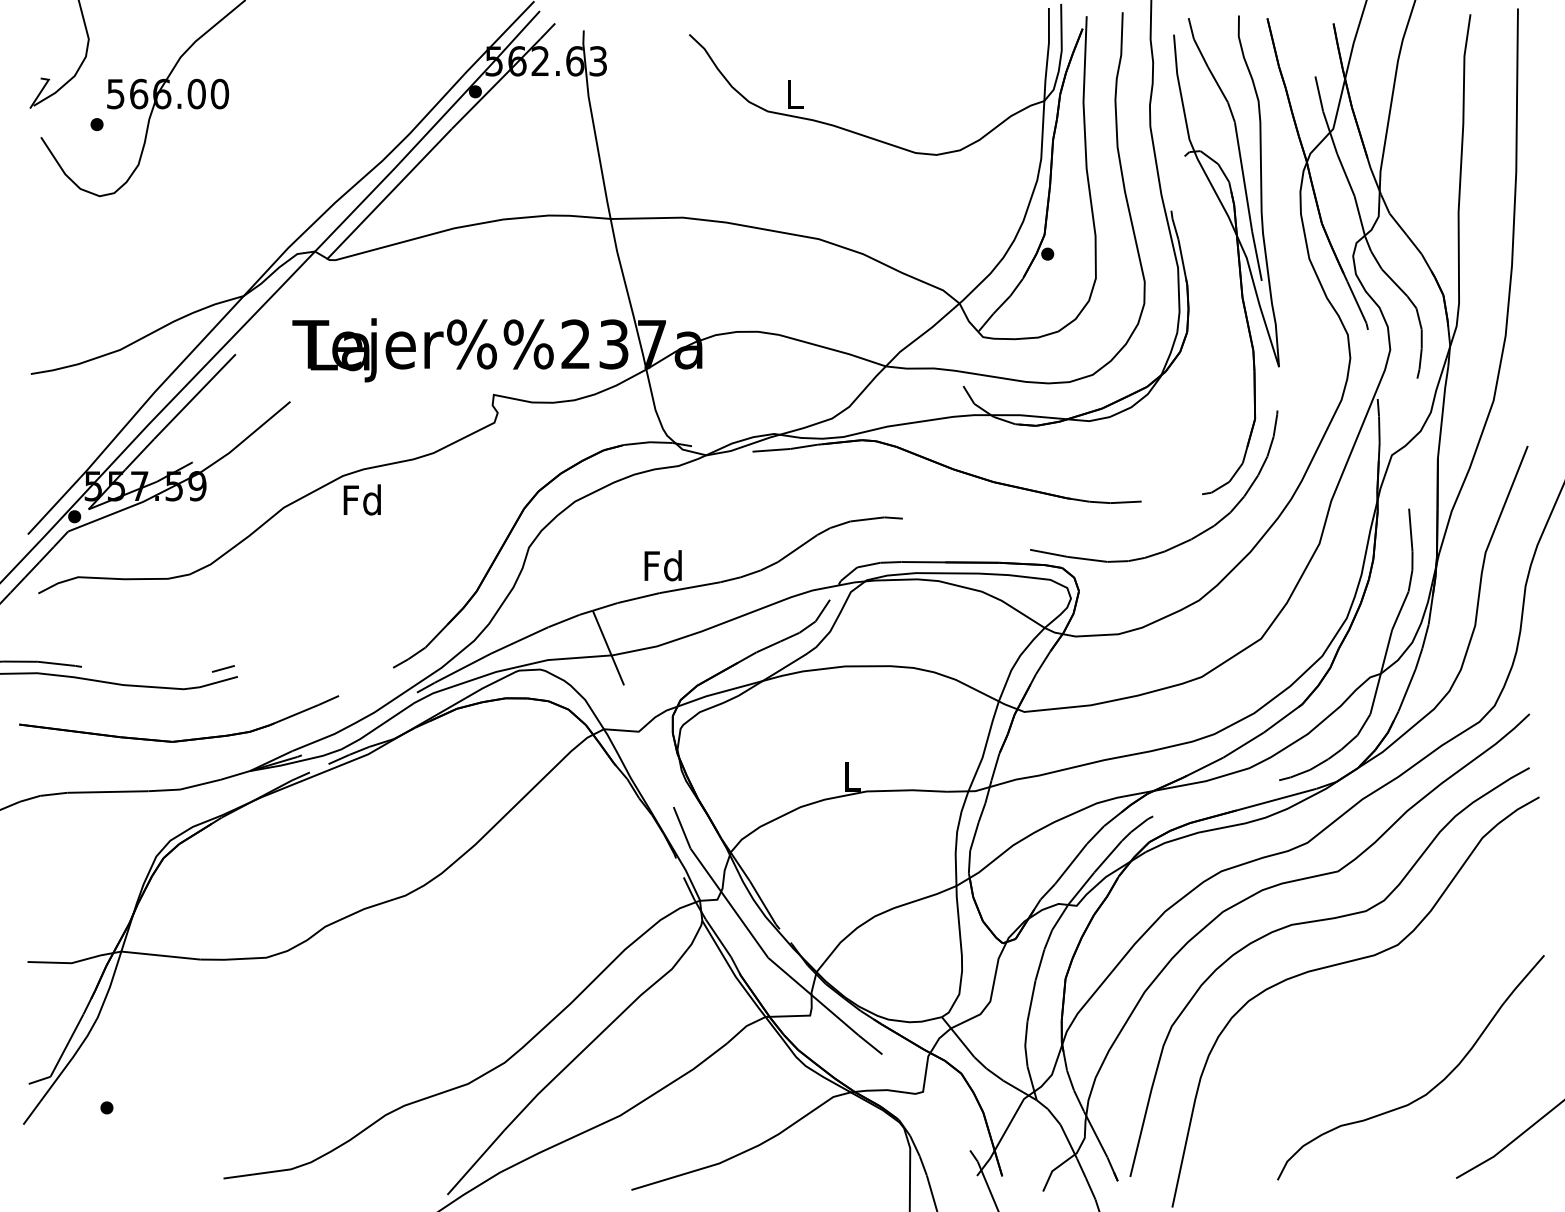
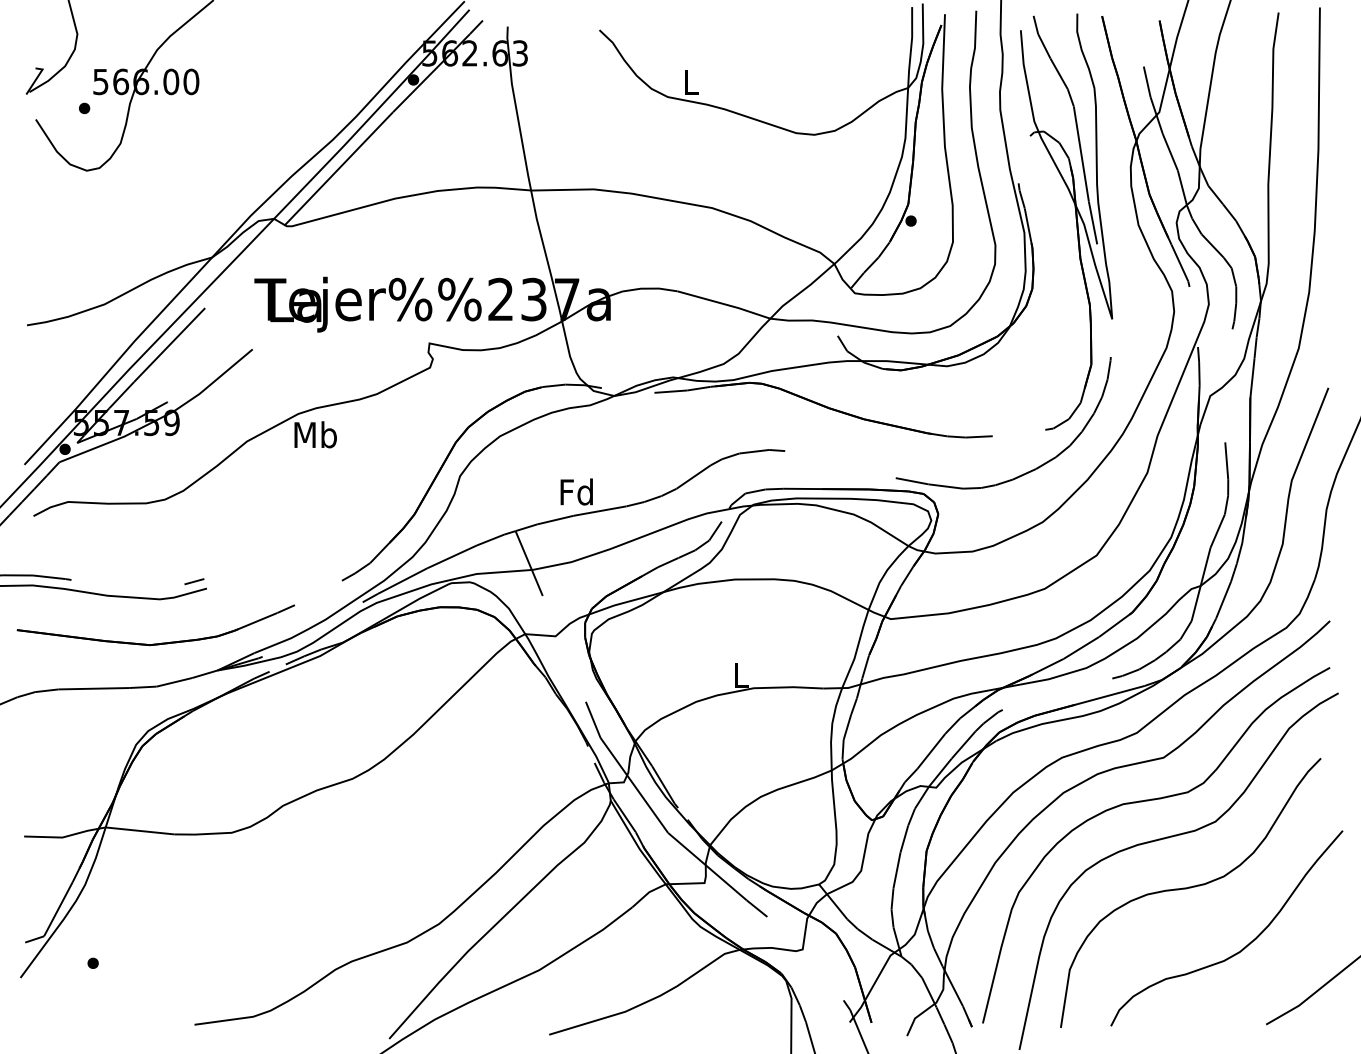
text: (362, 499) -> (315, 434), Fd -> Mb
curve: (1369, 1021) -> (1190, 888), added

